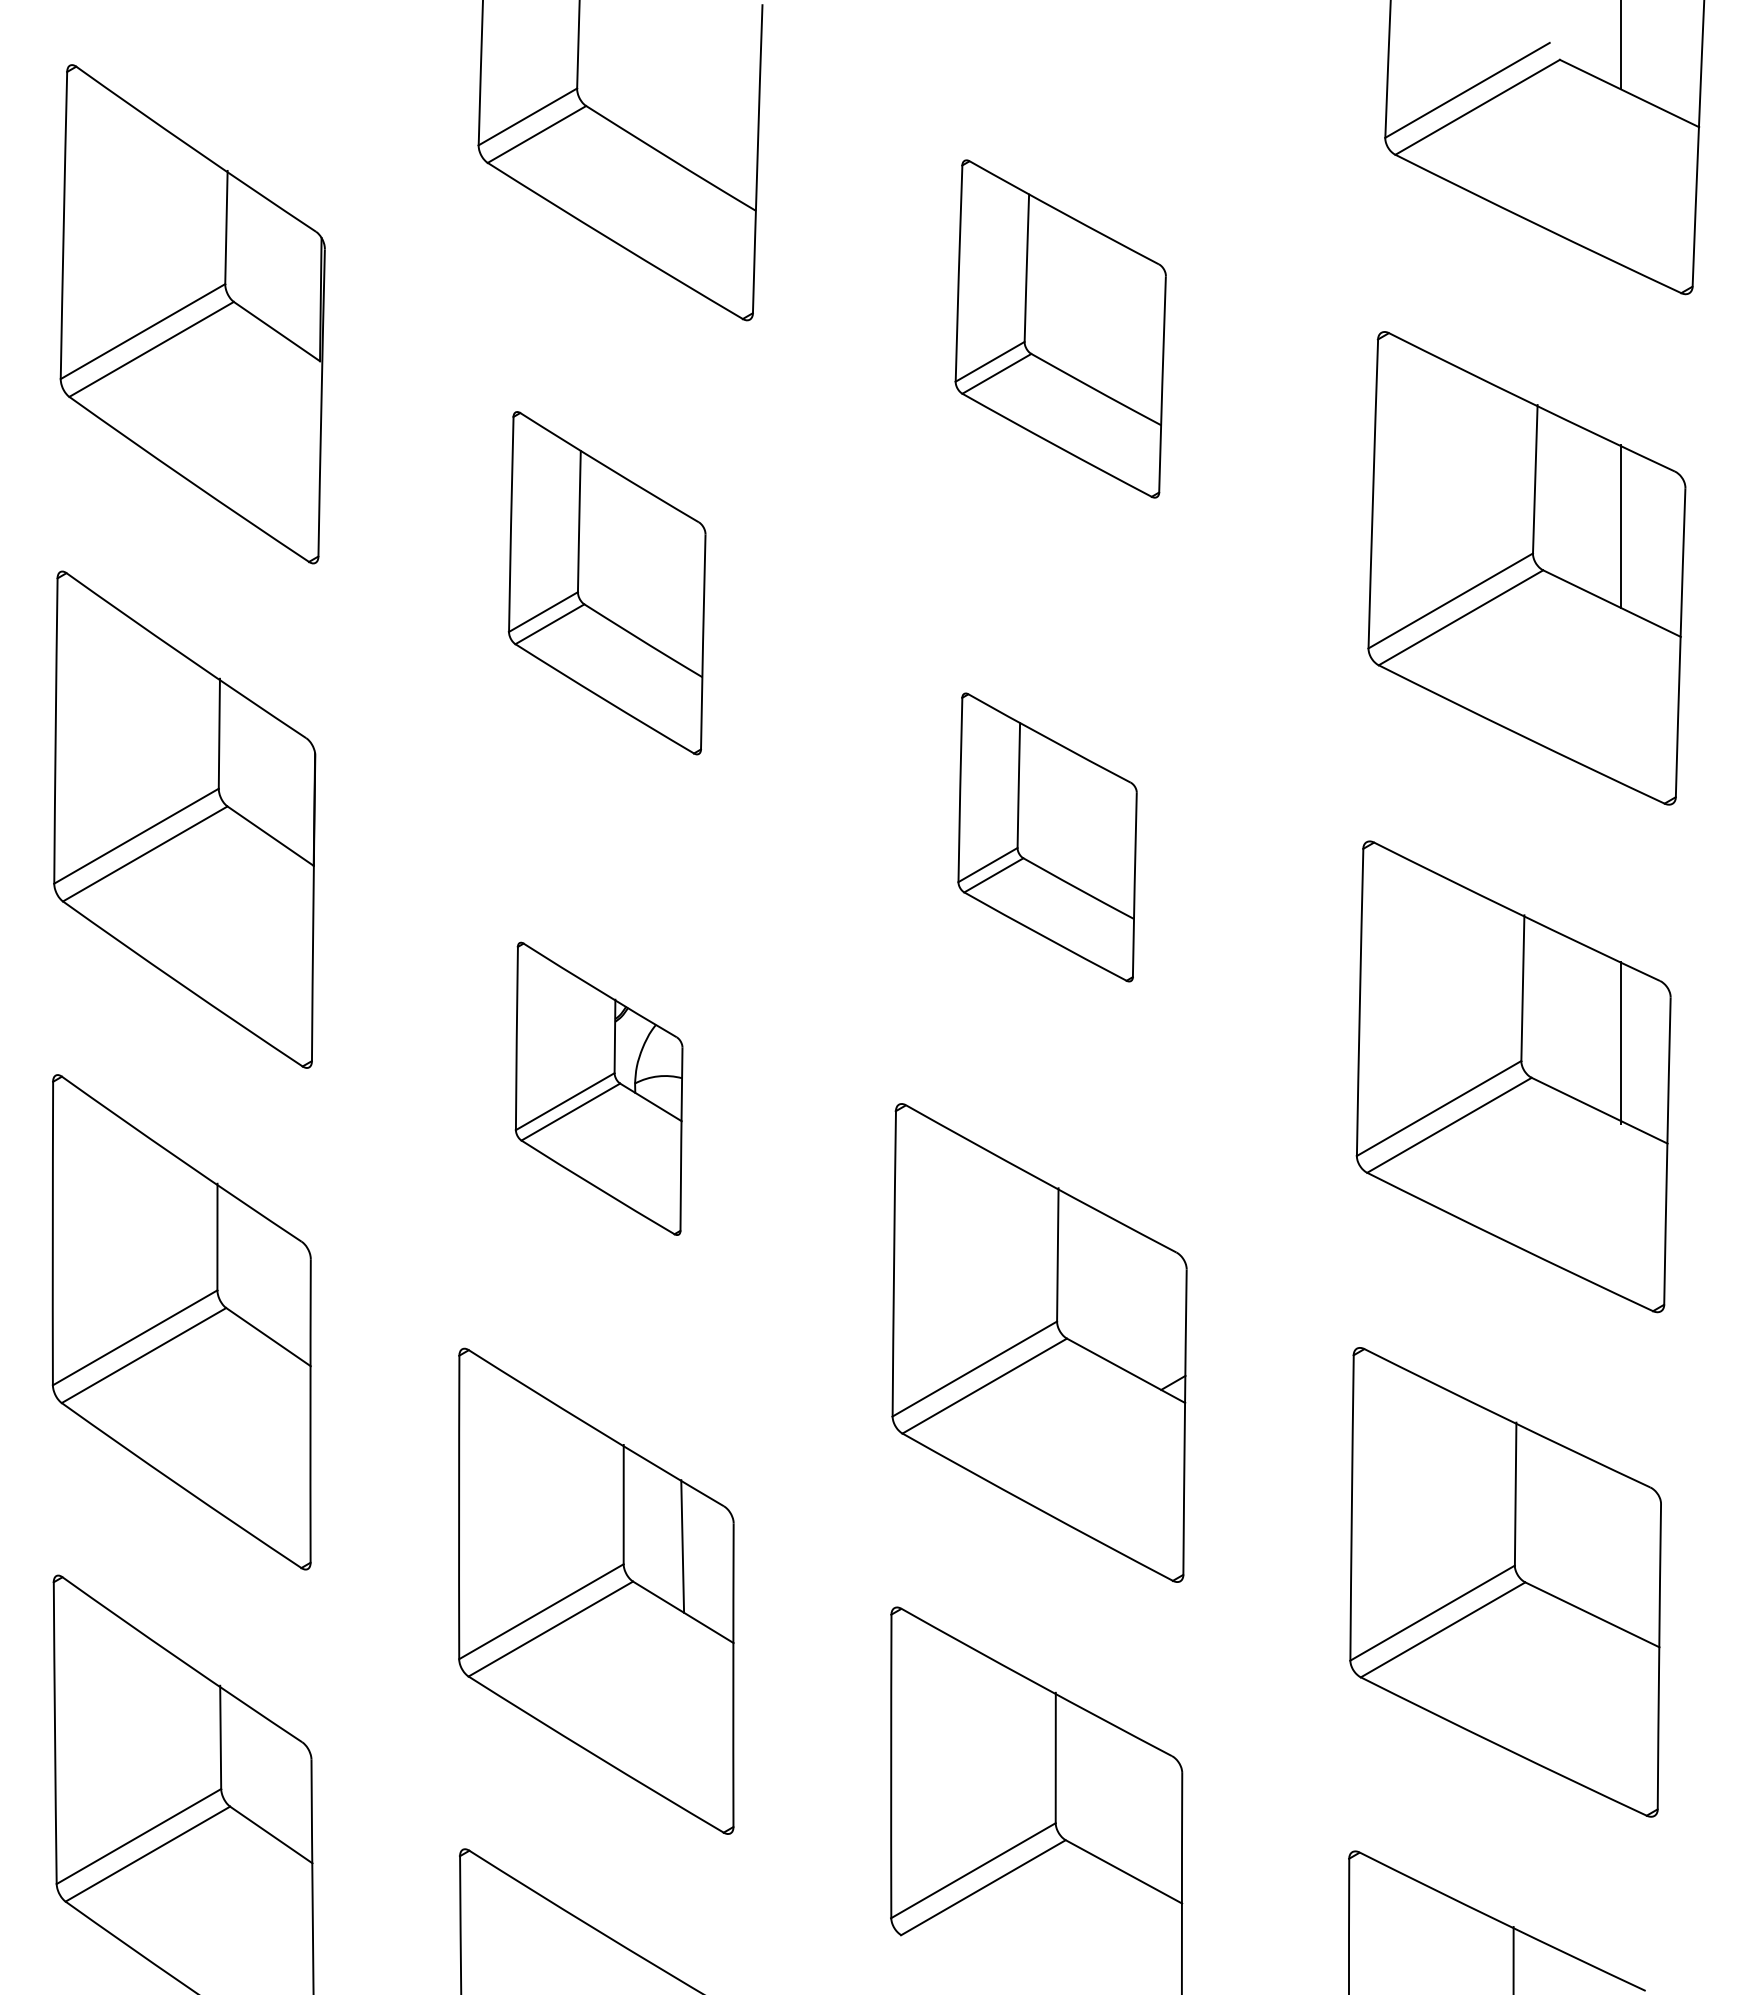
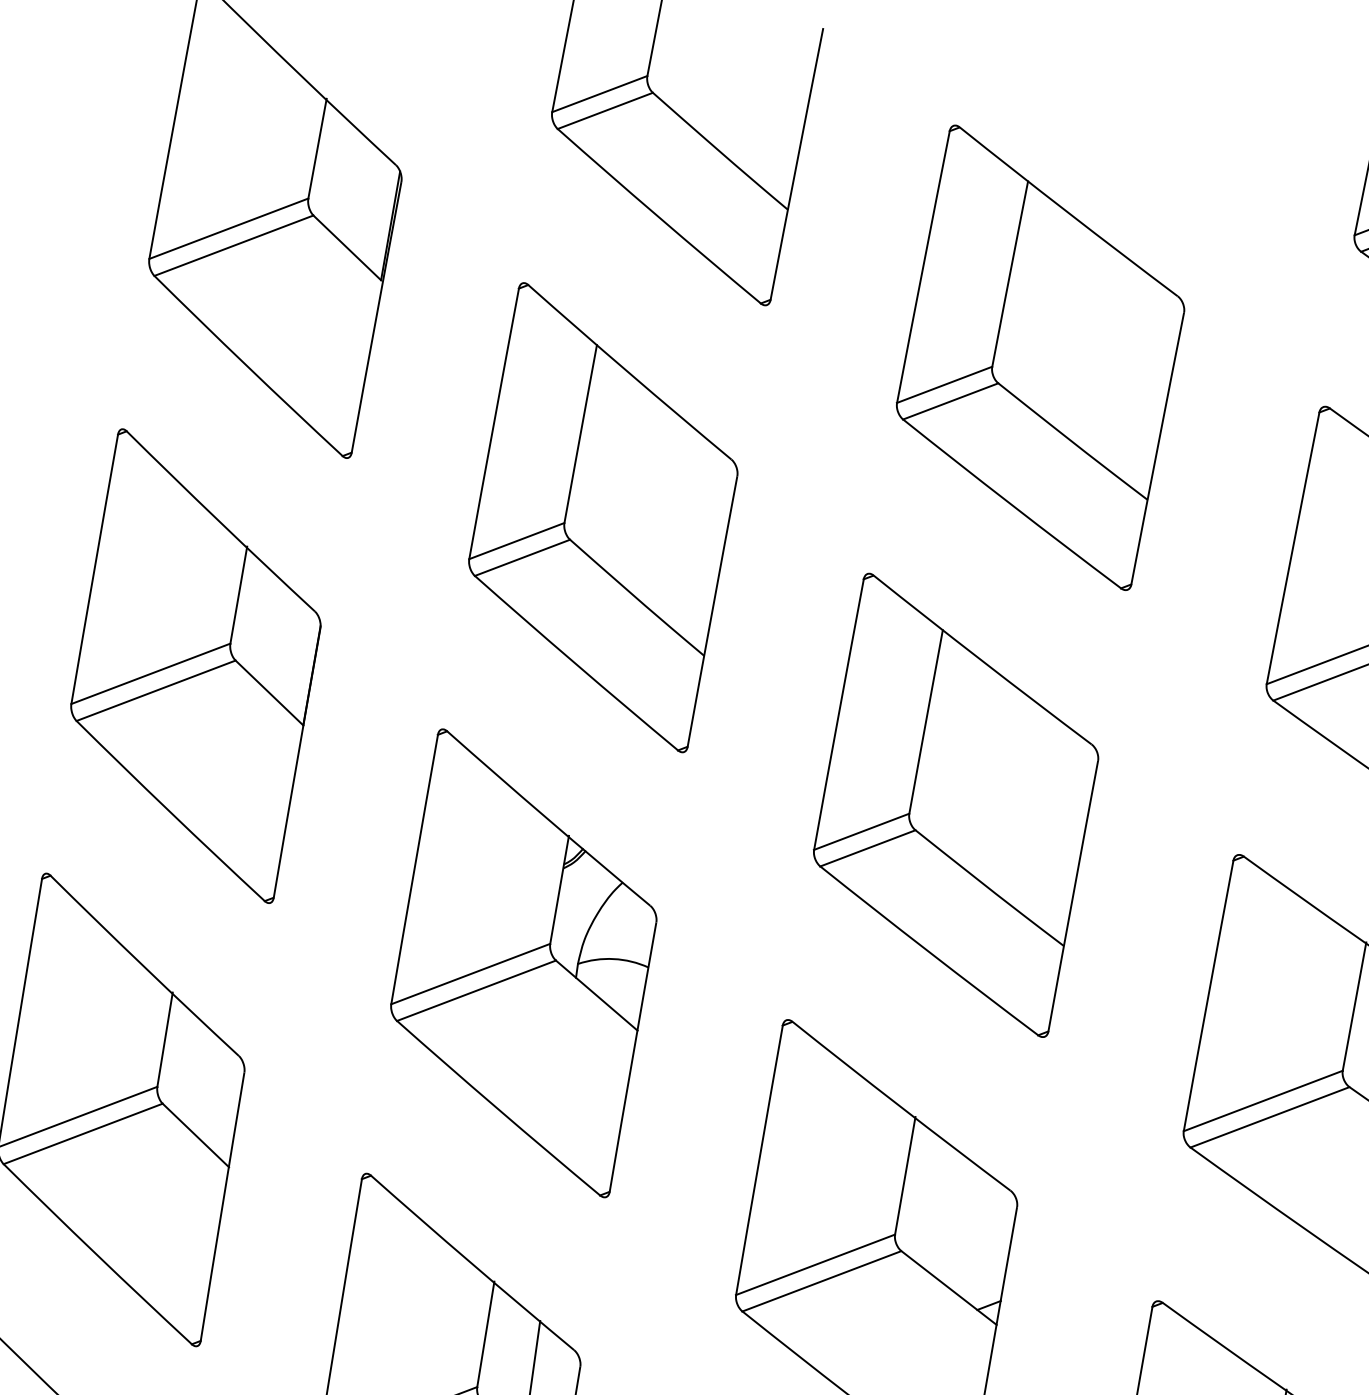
part: (1060, 328) -> (1040, 357), size x1.43
part: (606, 582) -> (602, 516), size x1.43
part: (1047, 837) -> (955, 805), size x1.67
part: (598, 1088) -> (523, 962), size x1.67

